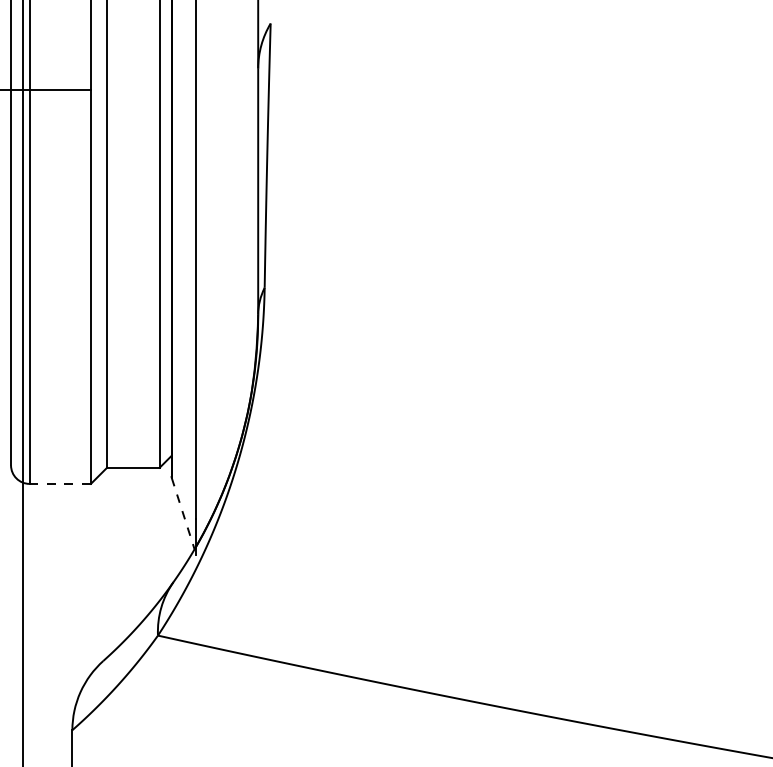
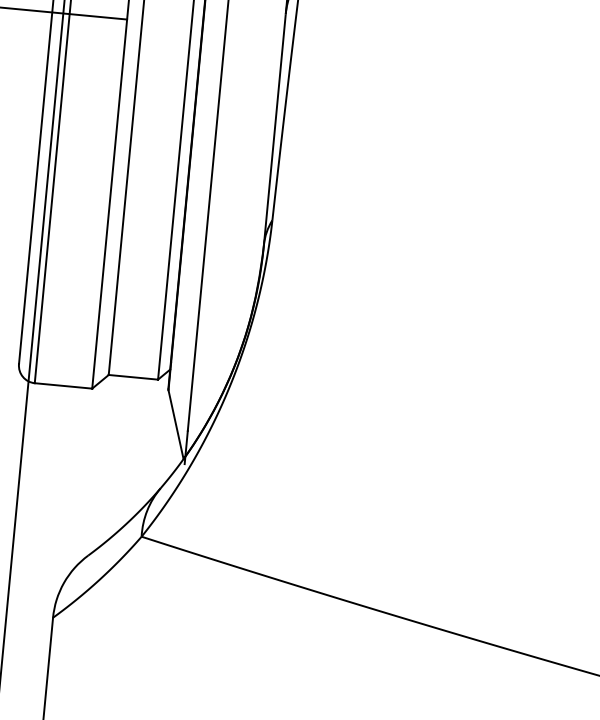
line: (60, 483) -> (63, 385), dashed -> solid
line: (183, 514) -> (176, 425), dashed -> solid

